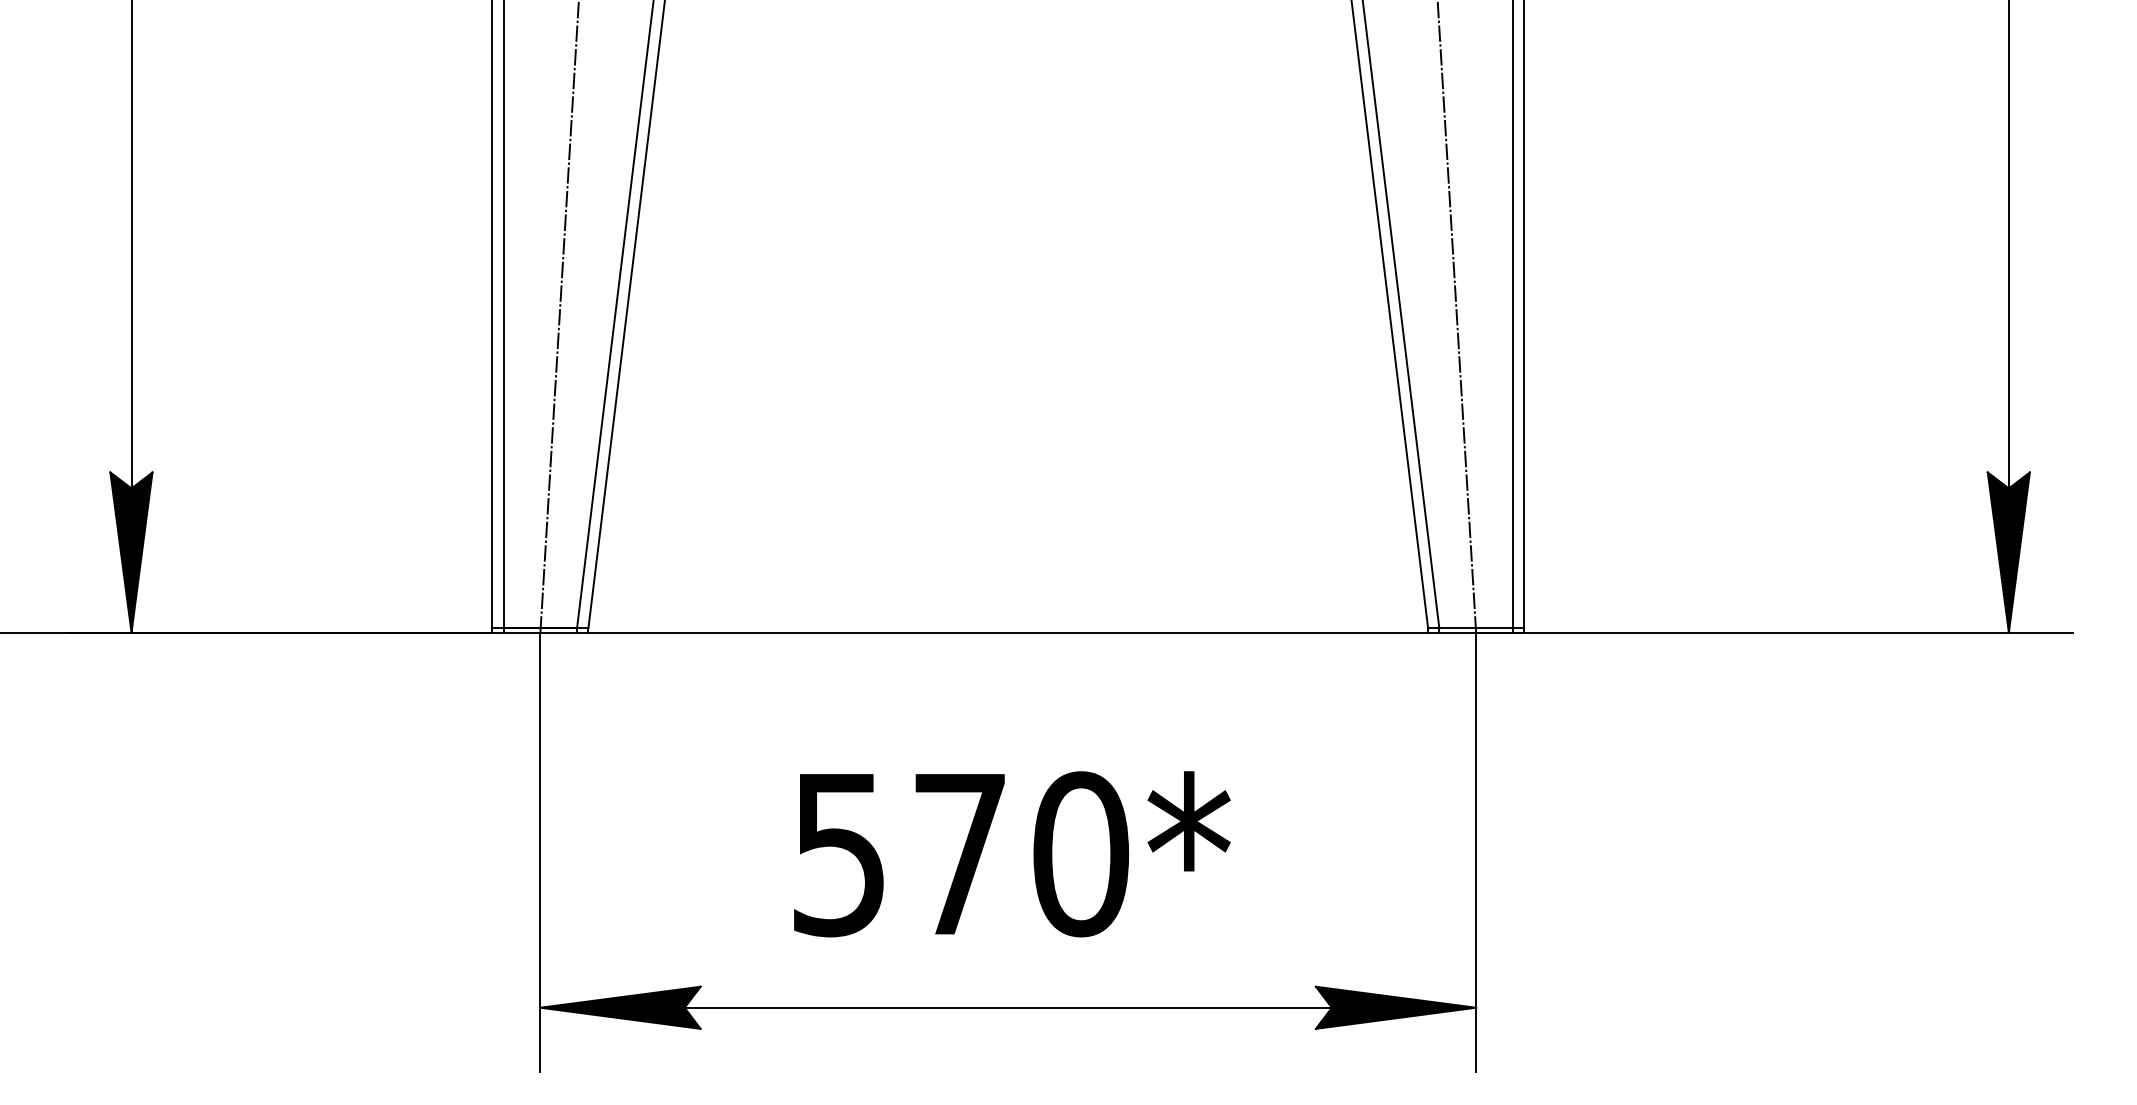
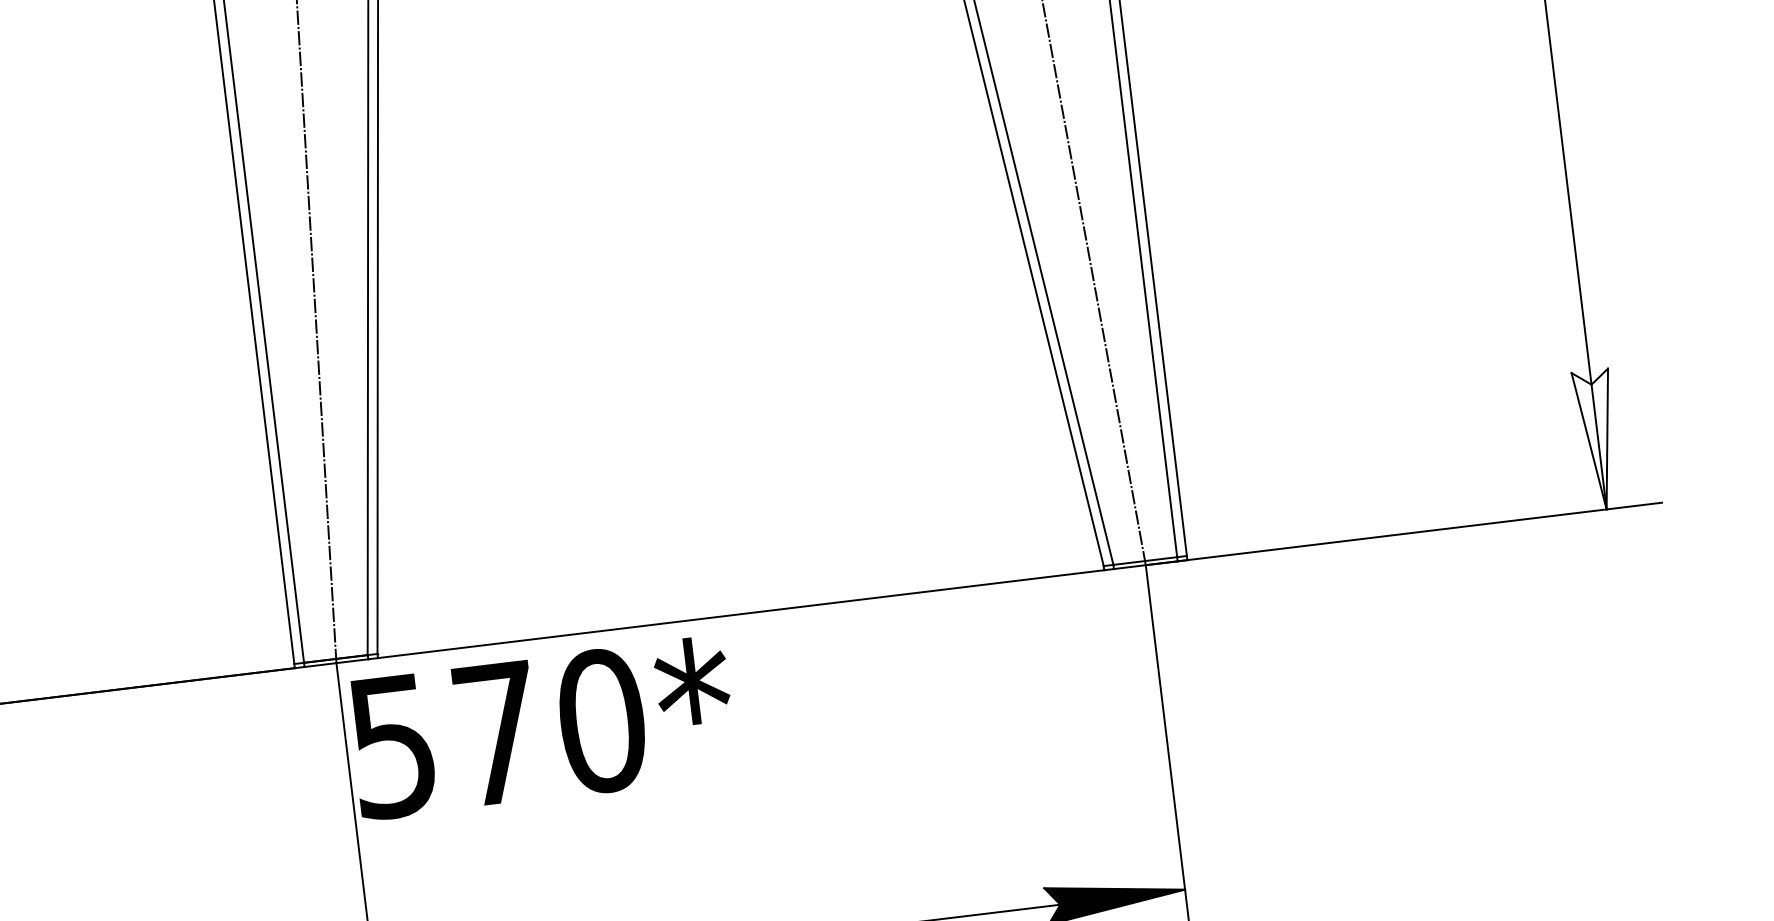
fill: (2008, 552) -> (1597, 440), removed
text: (1012, 854) -> (542, 728), moved

